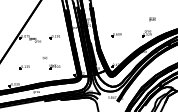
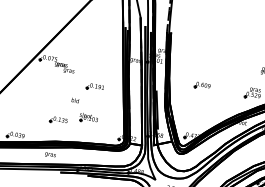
part: (54, 37) -> (94, 88), moved
part: (24, 67) -> (58, 120), moved

